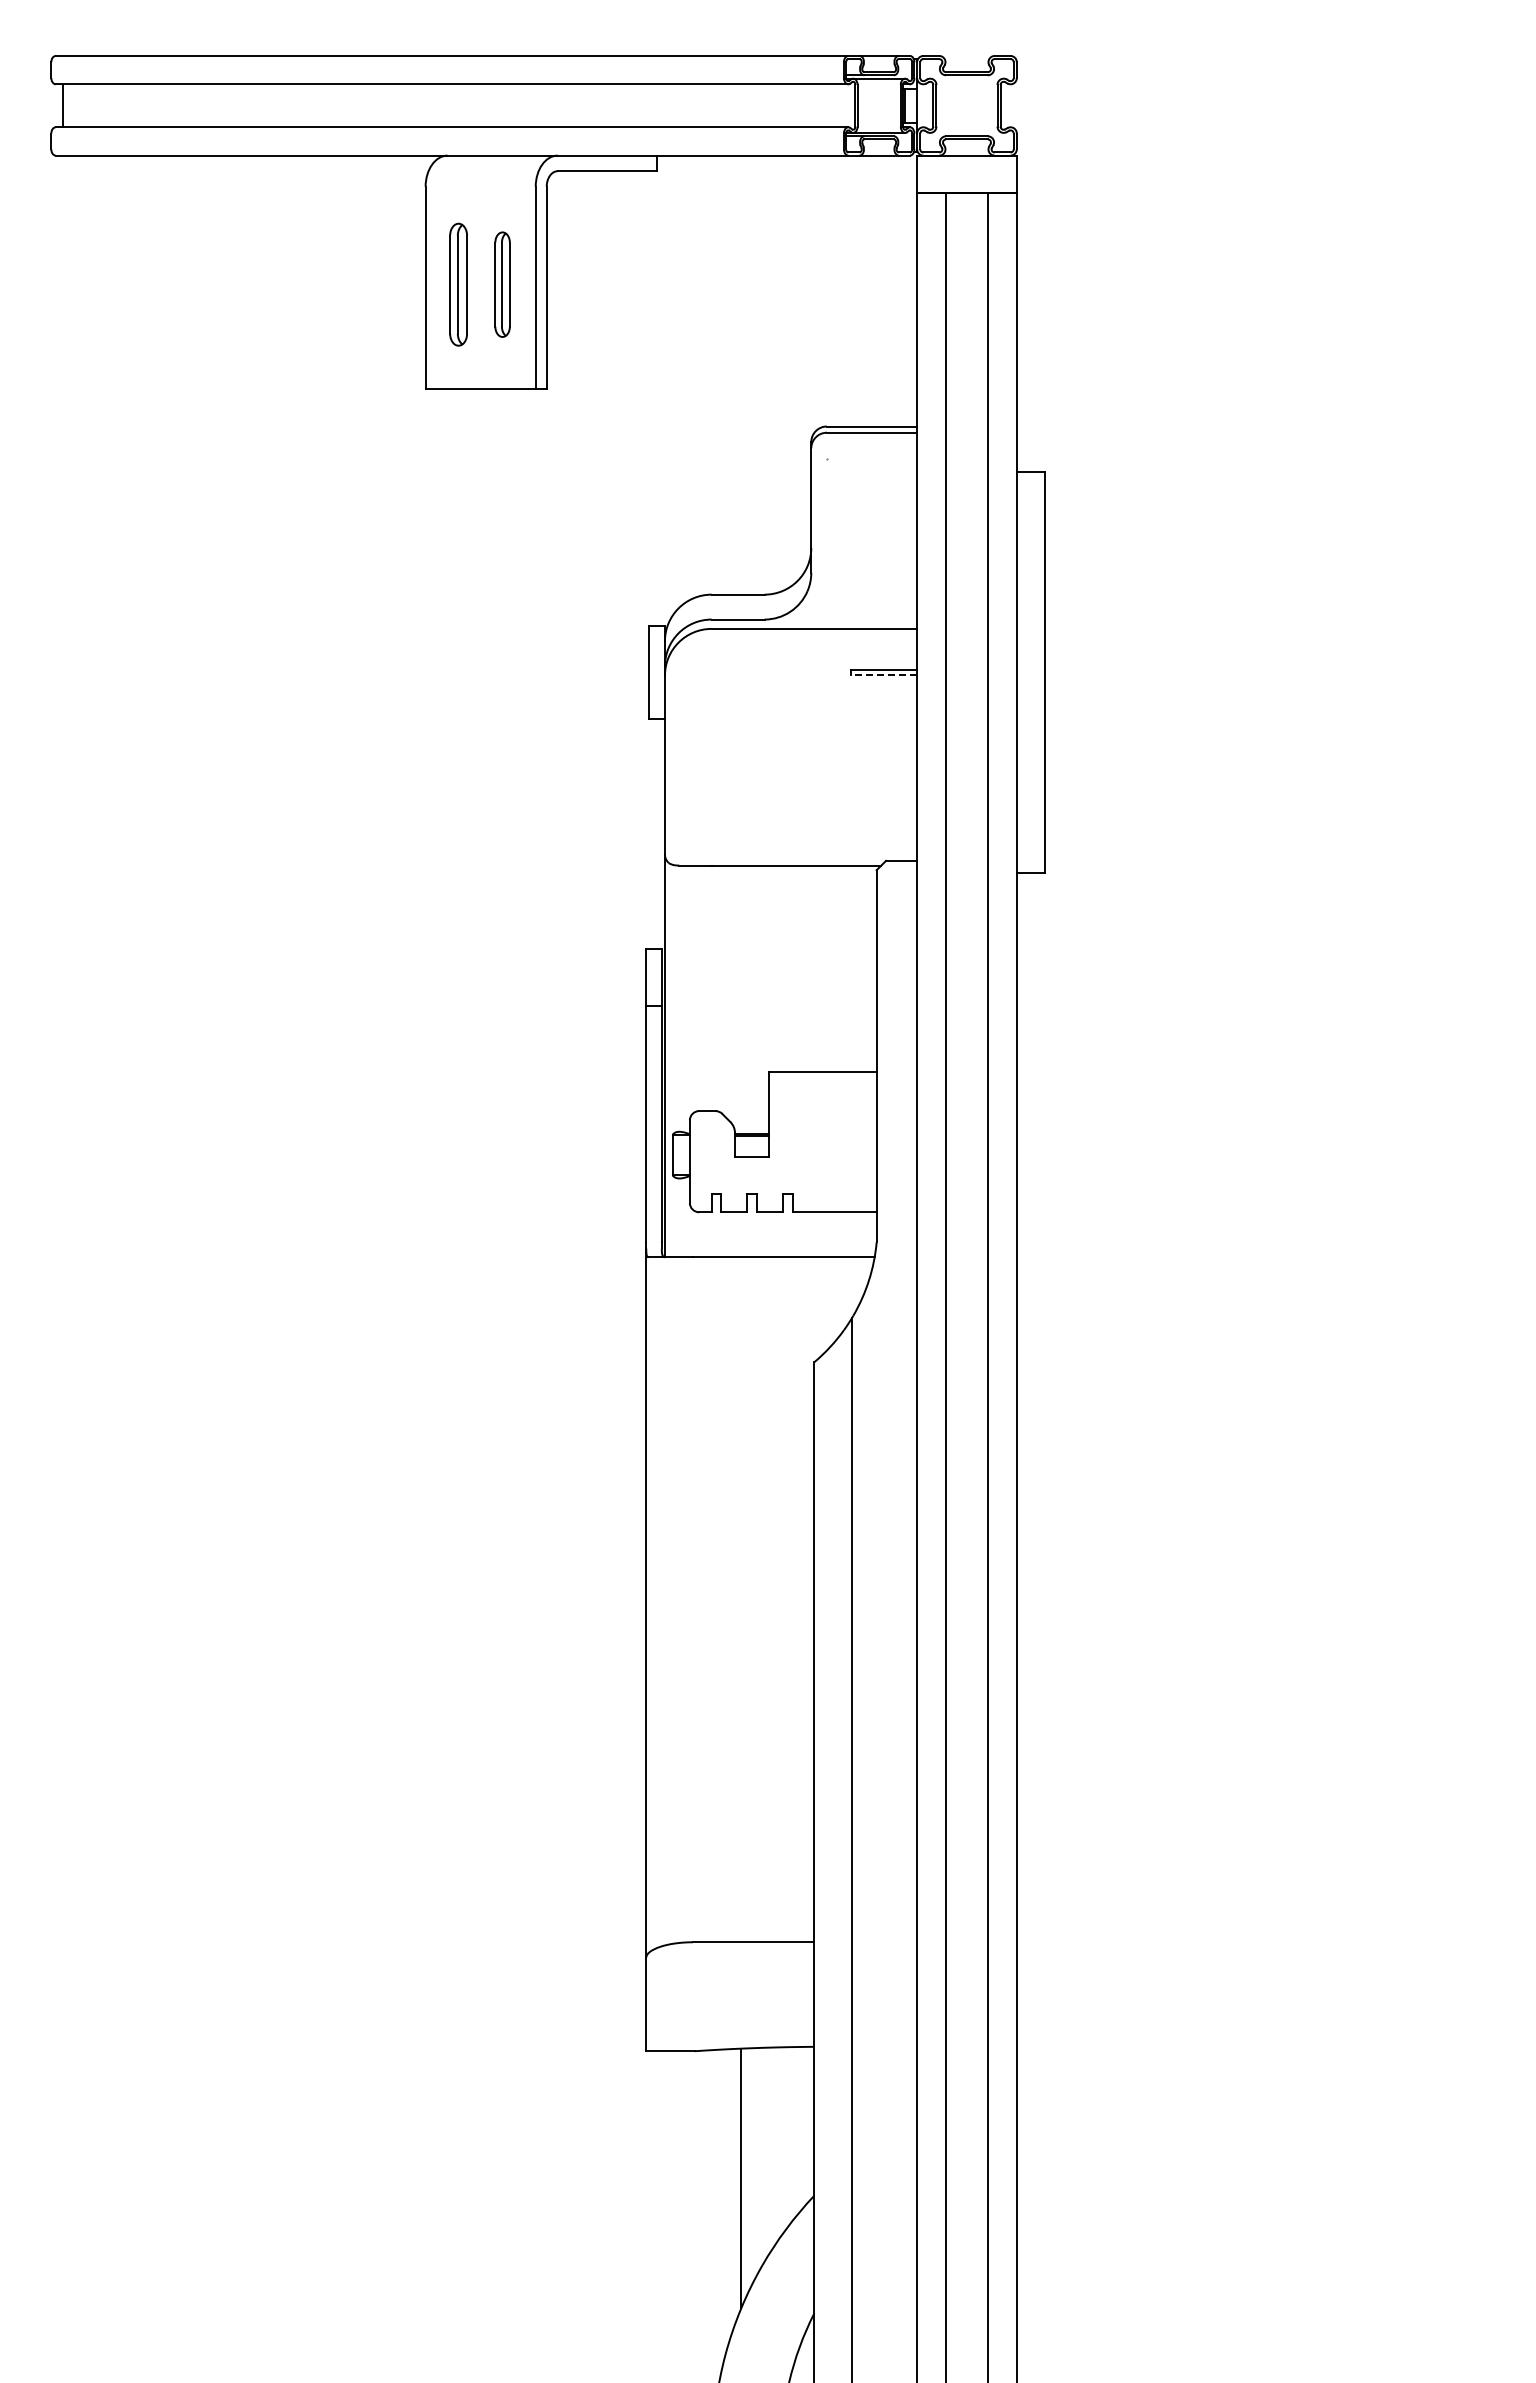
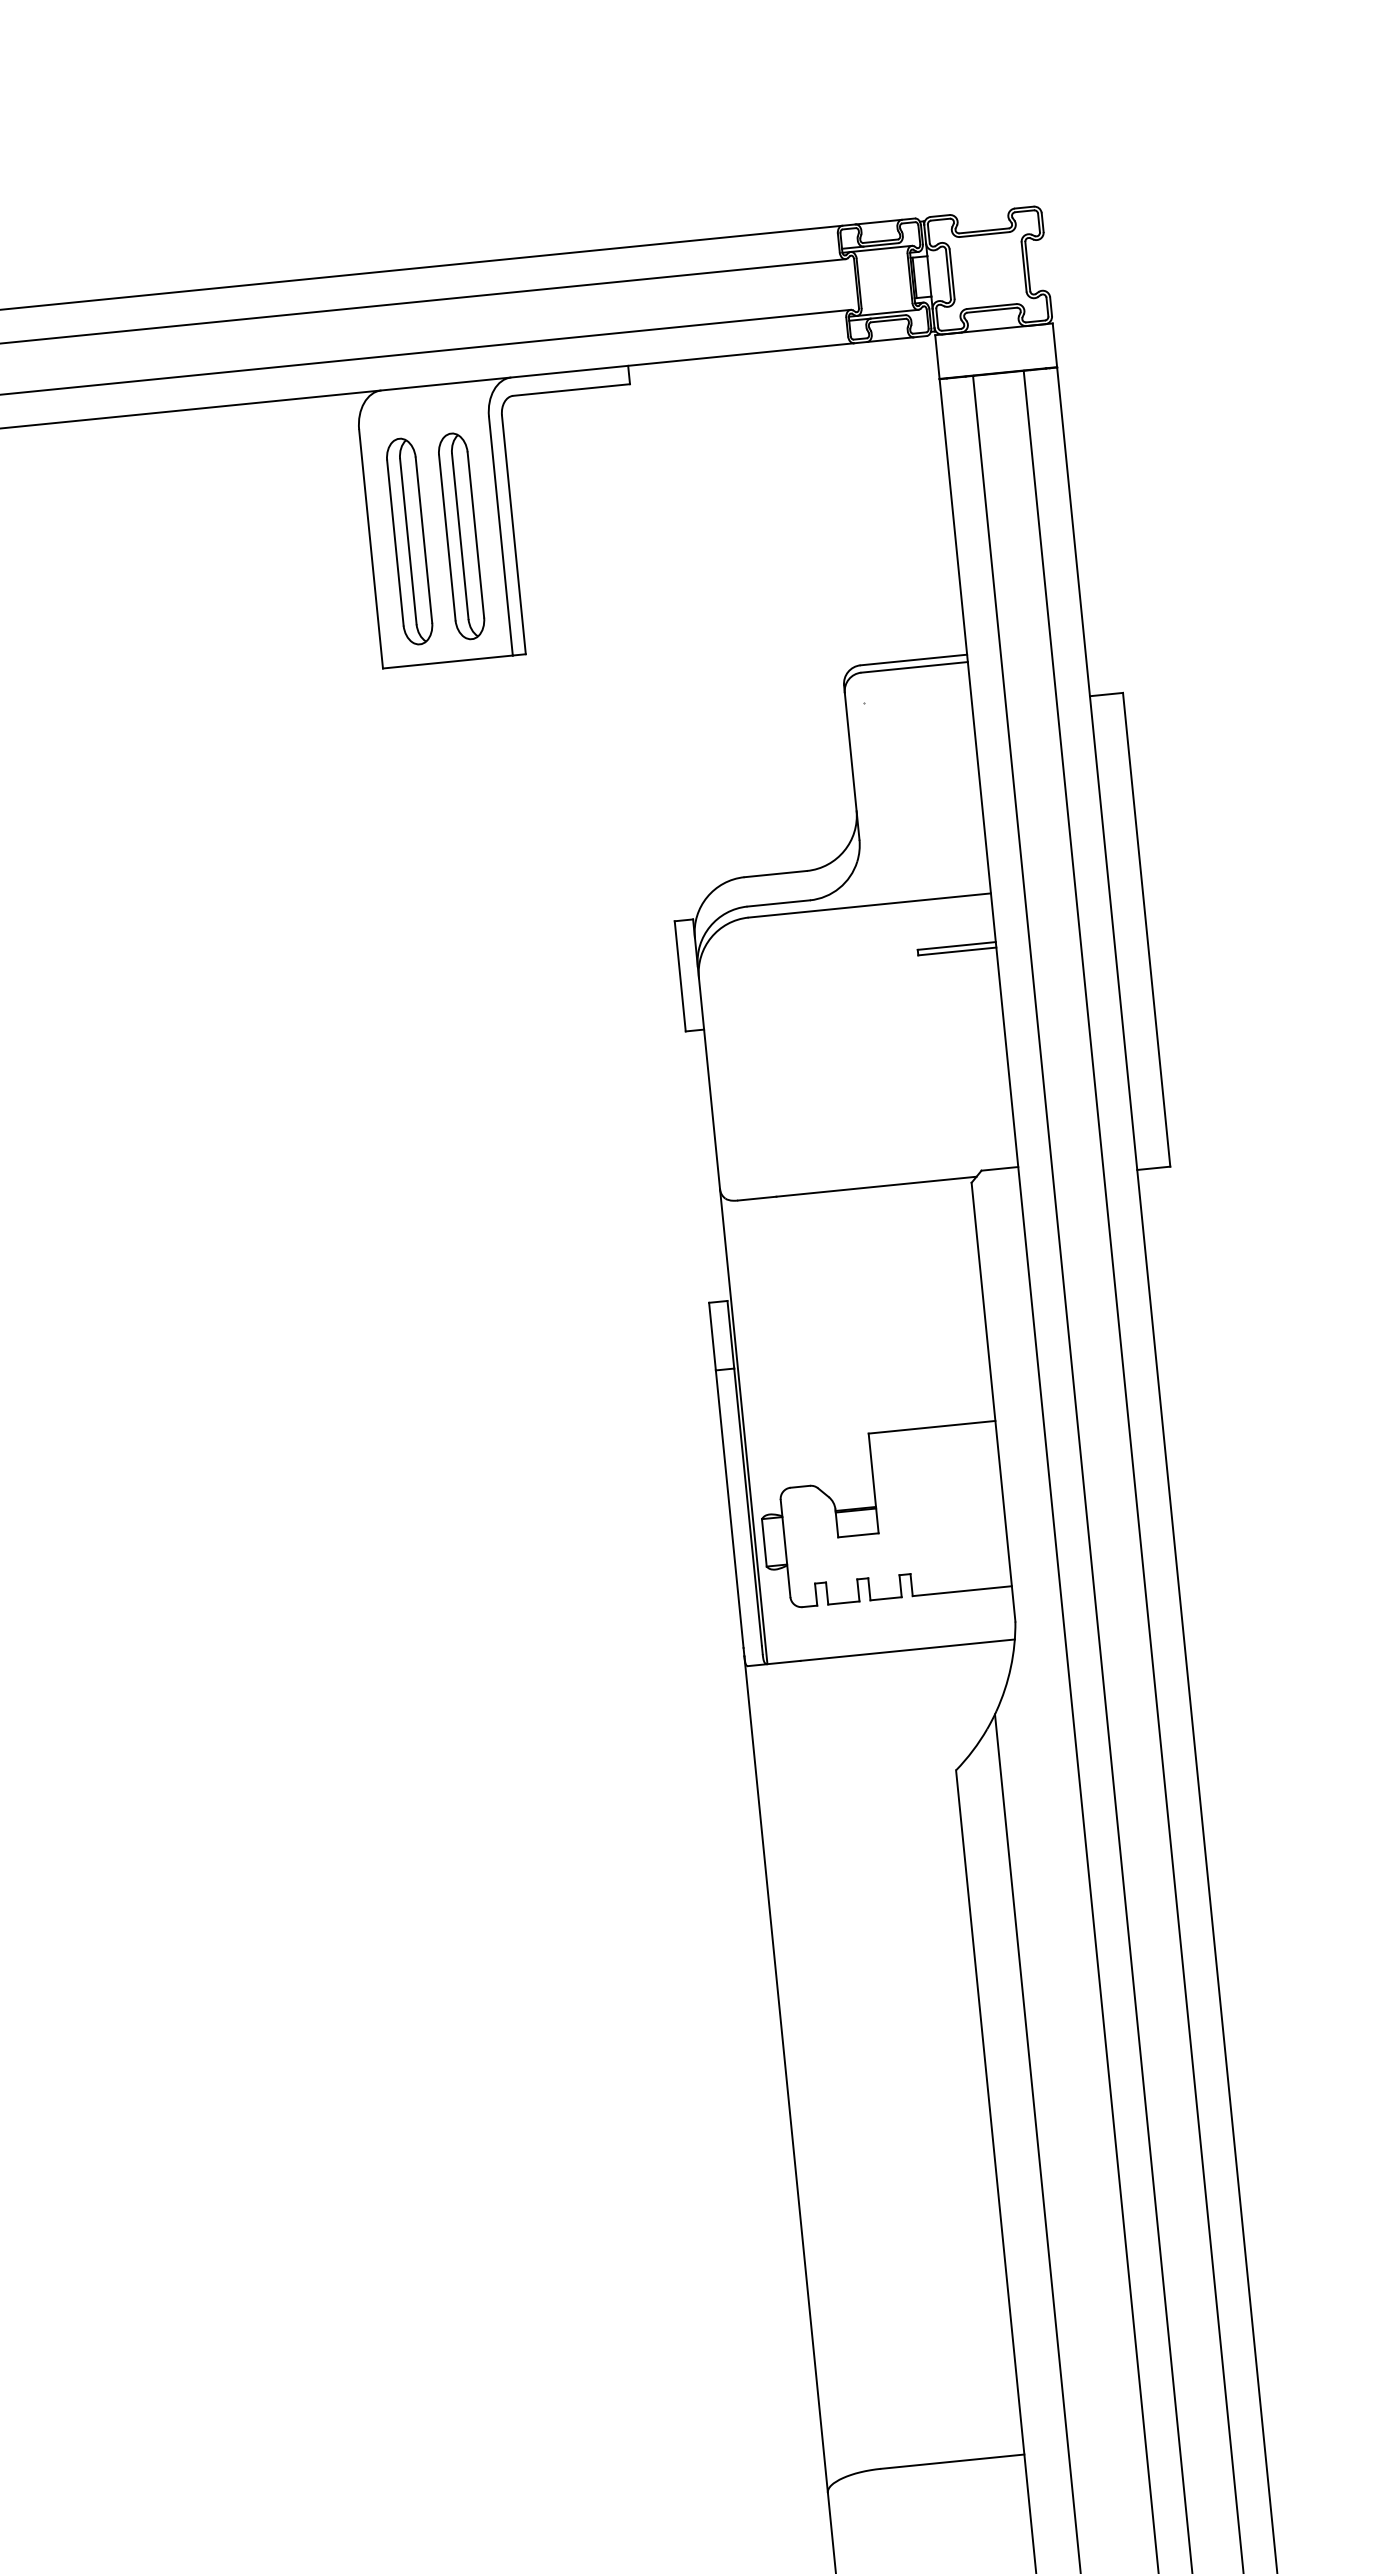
part: (458, 284) -> (409, 541), size x1.43
part: (502, 284) -> (461, 536), size x1.67
line: (883, 674) -> (956, 951), dashed -> solid

